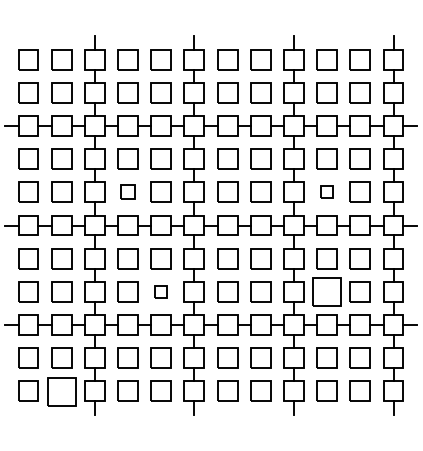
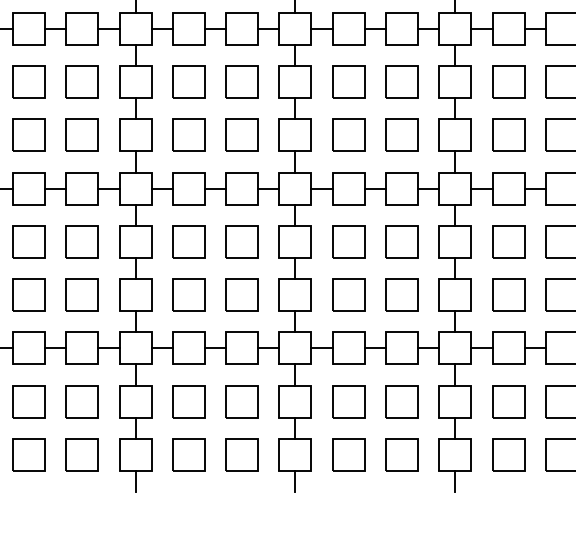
part: (127, 191) -> (187, 133), size x1.43
part: (326, 191) -> (507, 133), size x1.67
part: (160, 291) -> (240, 294), size x1.67
part: (326, 291) -> (507, 294), size x0.71
part: (61, 390) -> (81, 453), size x0.71

